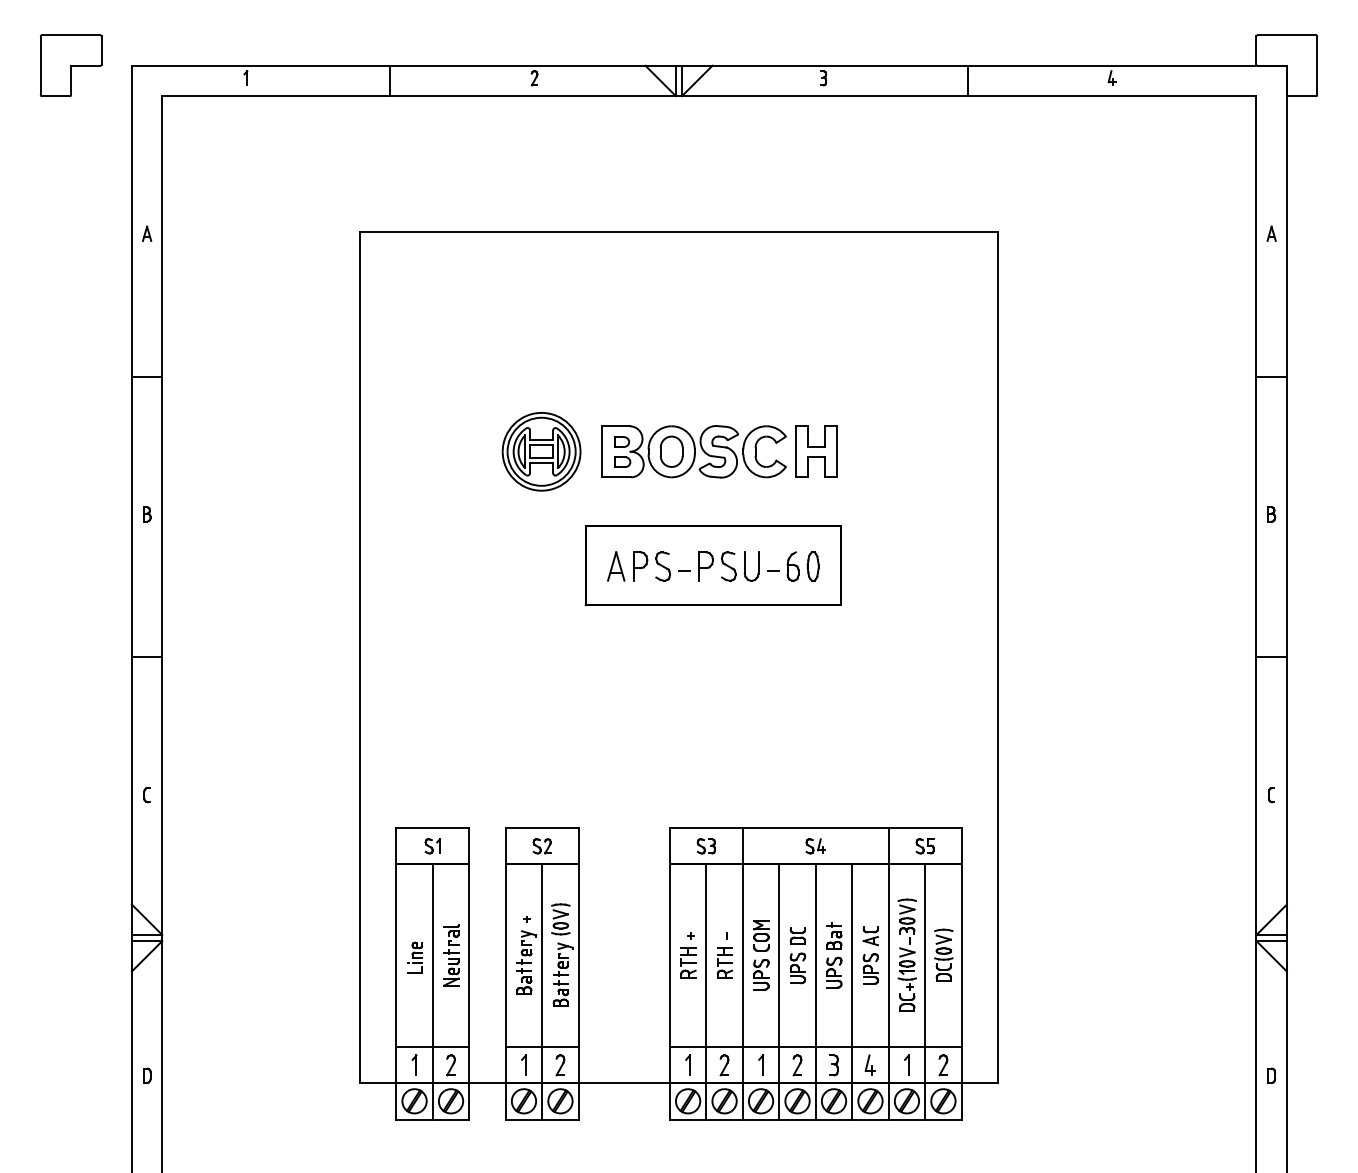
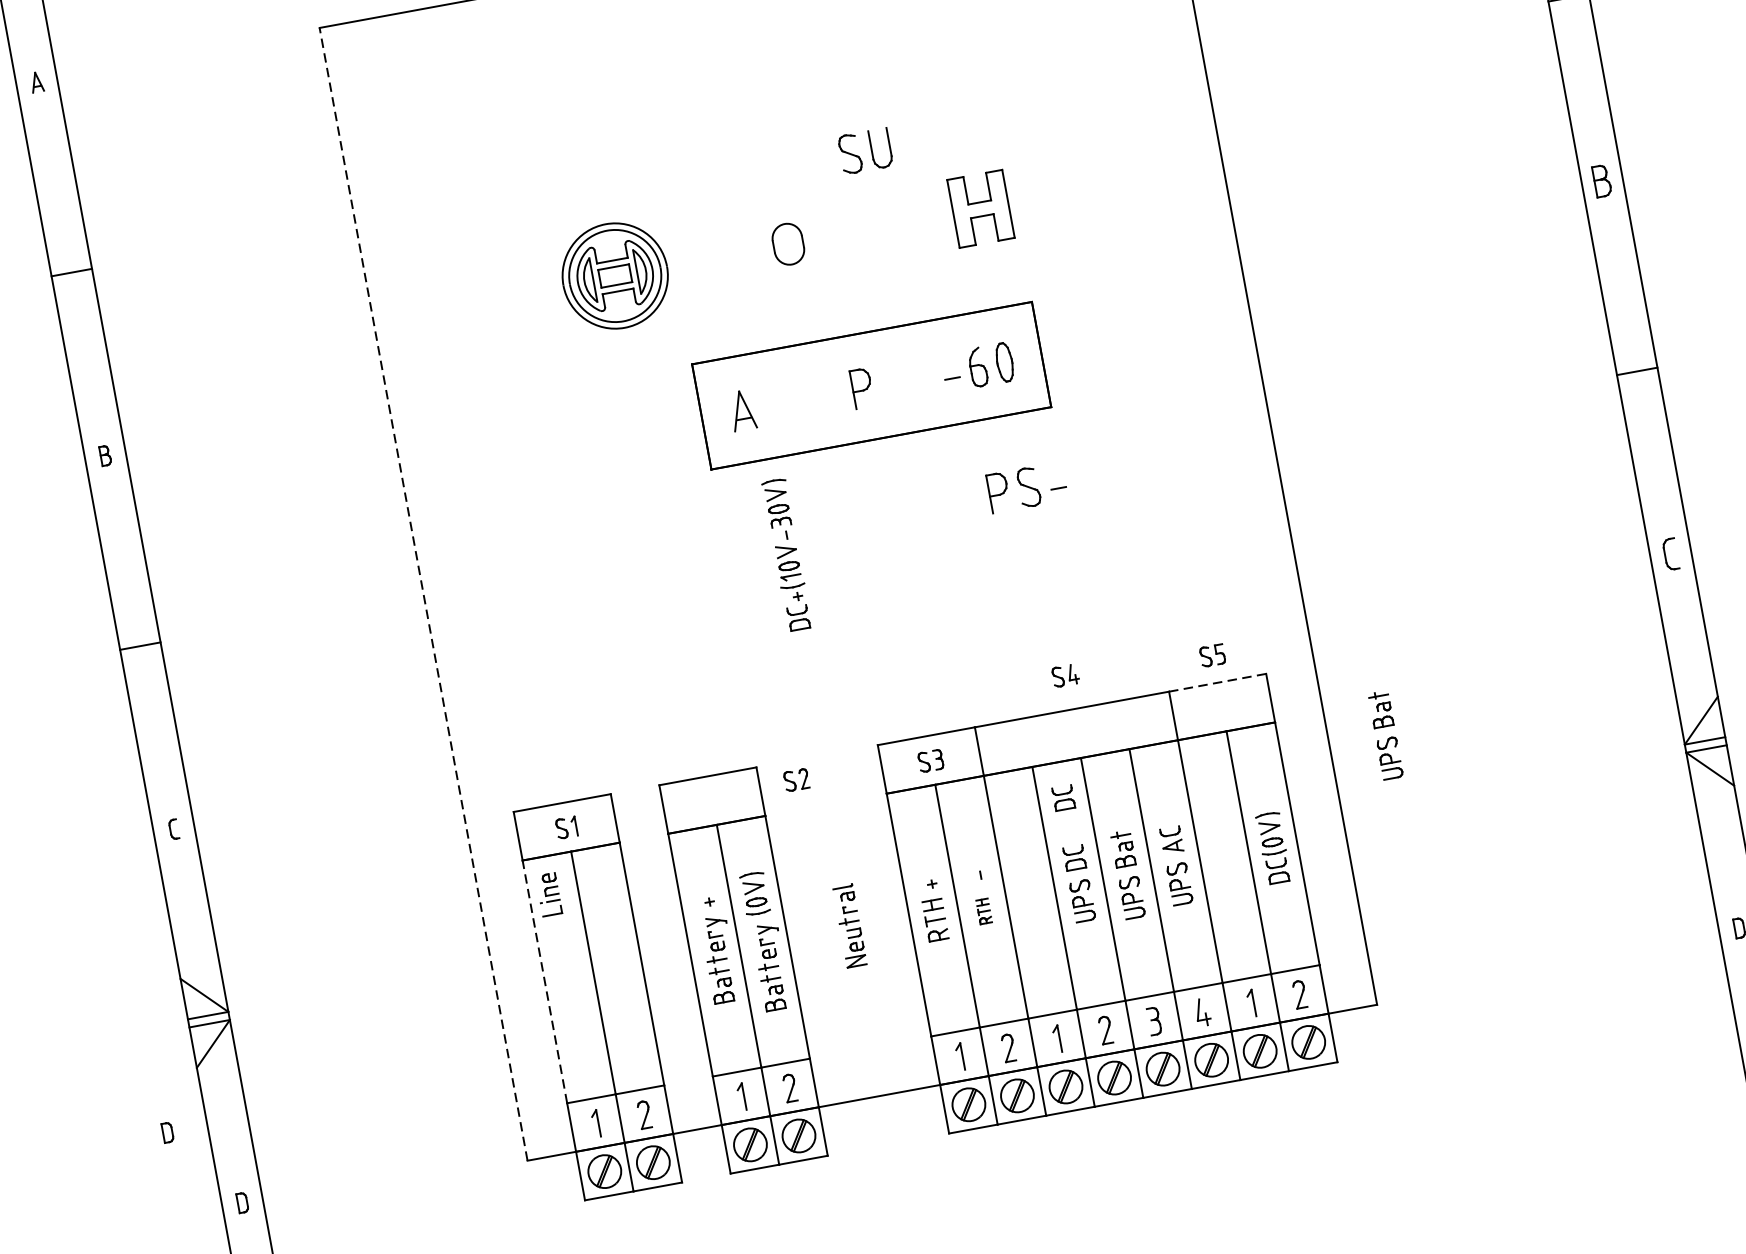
part: (693, 451) -> (817, 238), removed
part: (1271, 514) -> (1602, 181), size x1.6
part: (661, 566) -> (1026, 487), moved
part: (740, 566) -> (865, 151), moved
line: (359, 657) -> (423, 594), solid -> dashed
part: (1271, 795) -> (1670, 555), size x1.6
line: (924, 827) -> (1216, 682), solid -> dashed
part: (541, 846) -> (795, 780), moved
part: (815, 846) -> (1065, 675), moved
part: (924, 846) -> (1211, 655), moved
part: (1040, 888) -> (1385, 735), added
part: (797, 890) -> (1063, 797), added
line: (396, 954) -> (544, 980), solid -> dashed
part: (906, 954) -> (785, 553), moved
part: (451, 955) -> (849, 926), moved
part: (761, 955) -> (1030, 892), removed
part: (415, 957) -> (549, 894), moved
part: (724, 962) -> (983, 911), size x0.6
part: (102, 1014) -> (168, 1132), added

